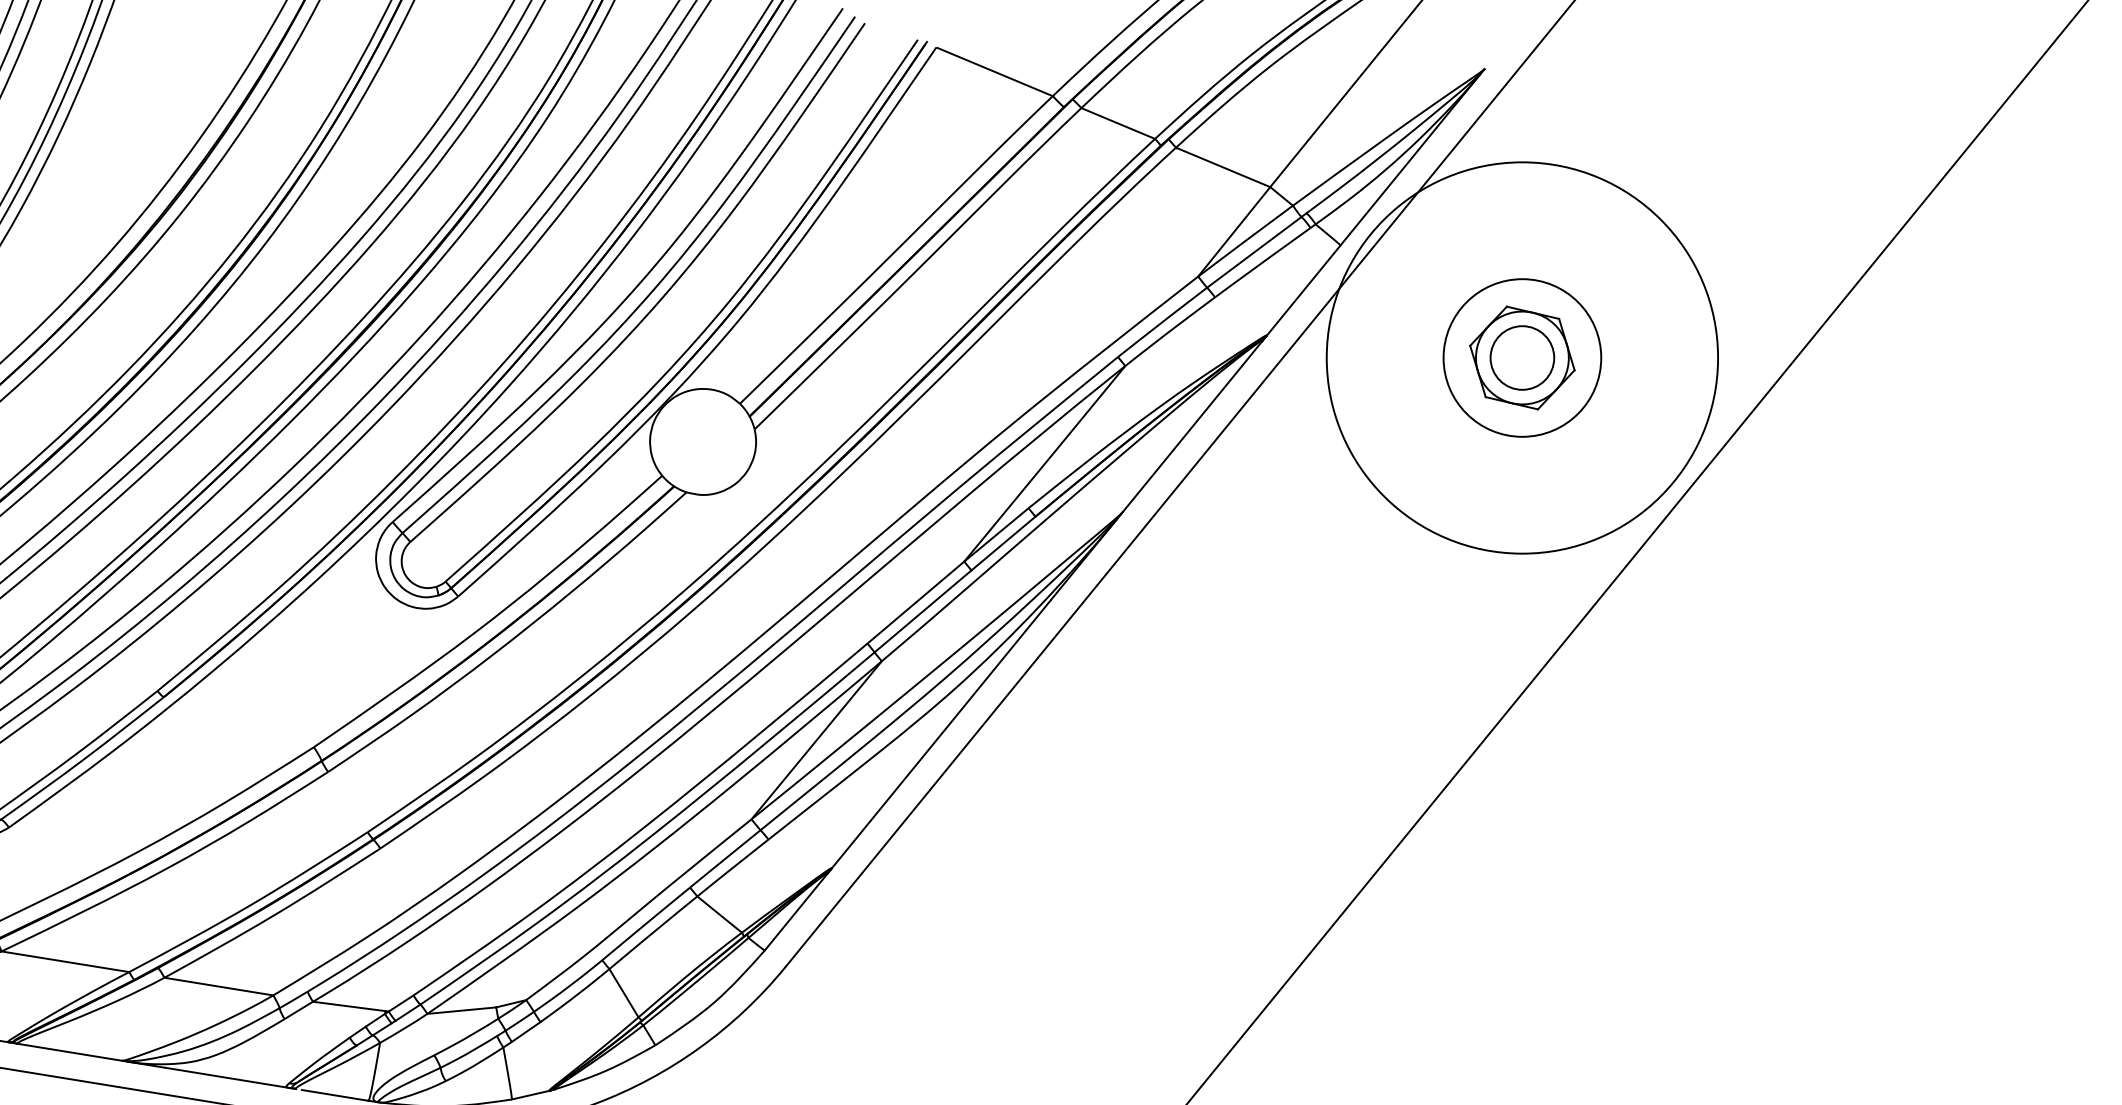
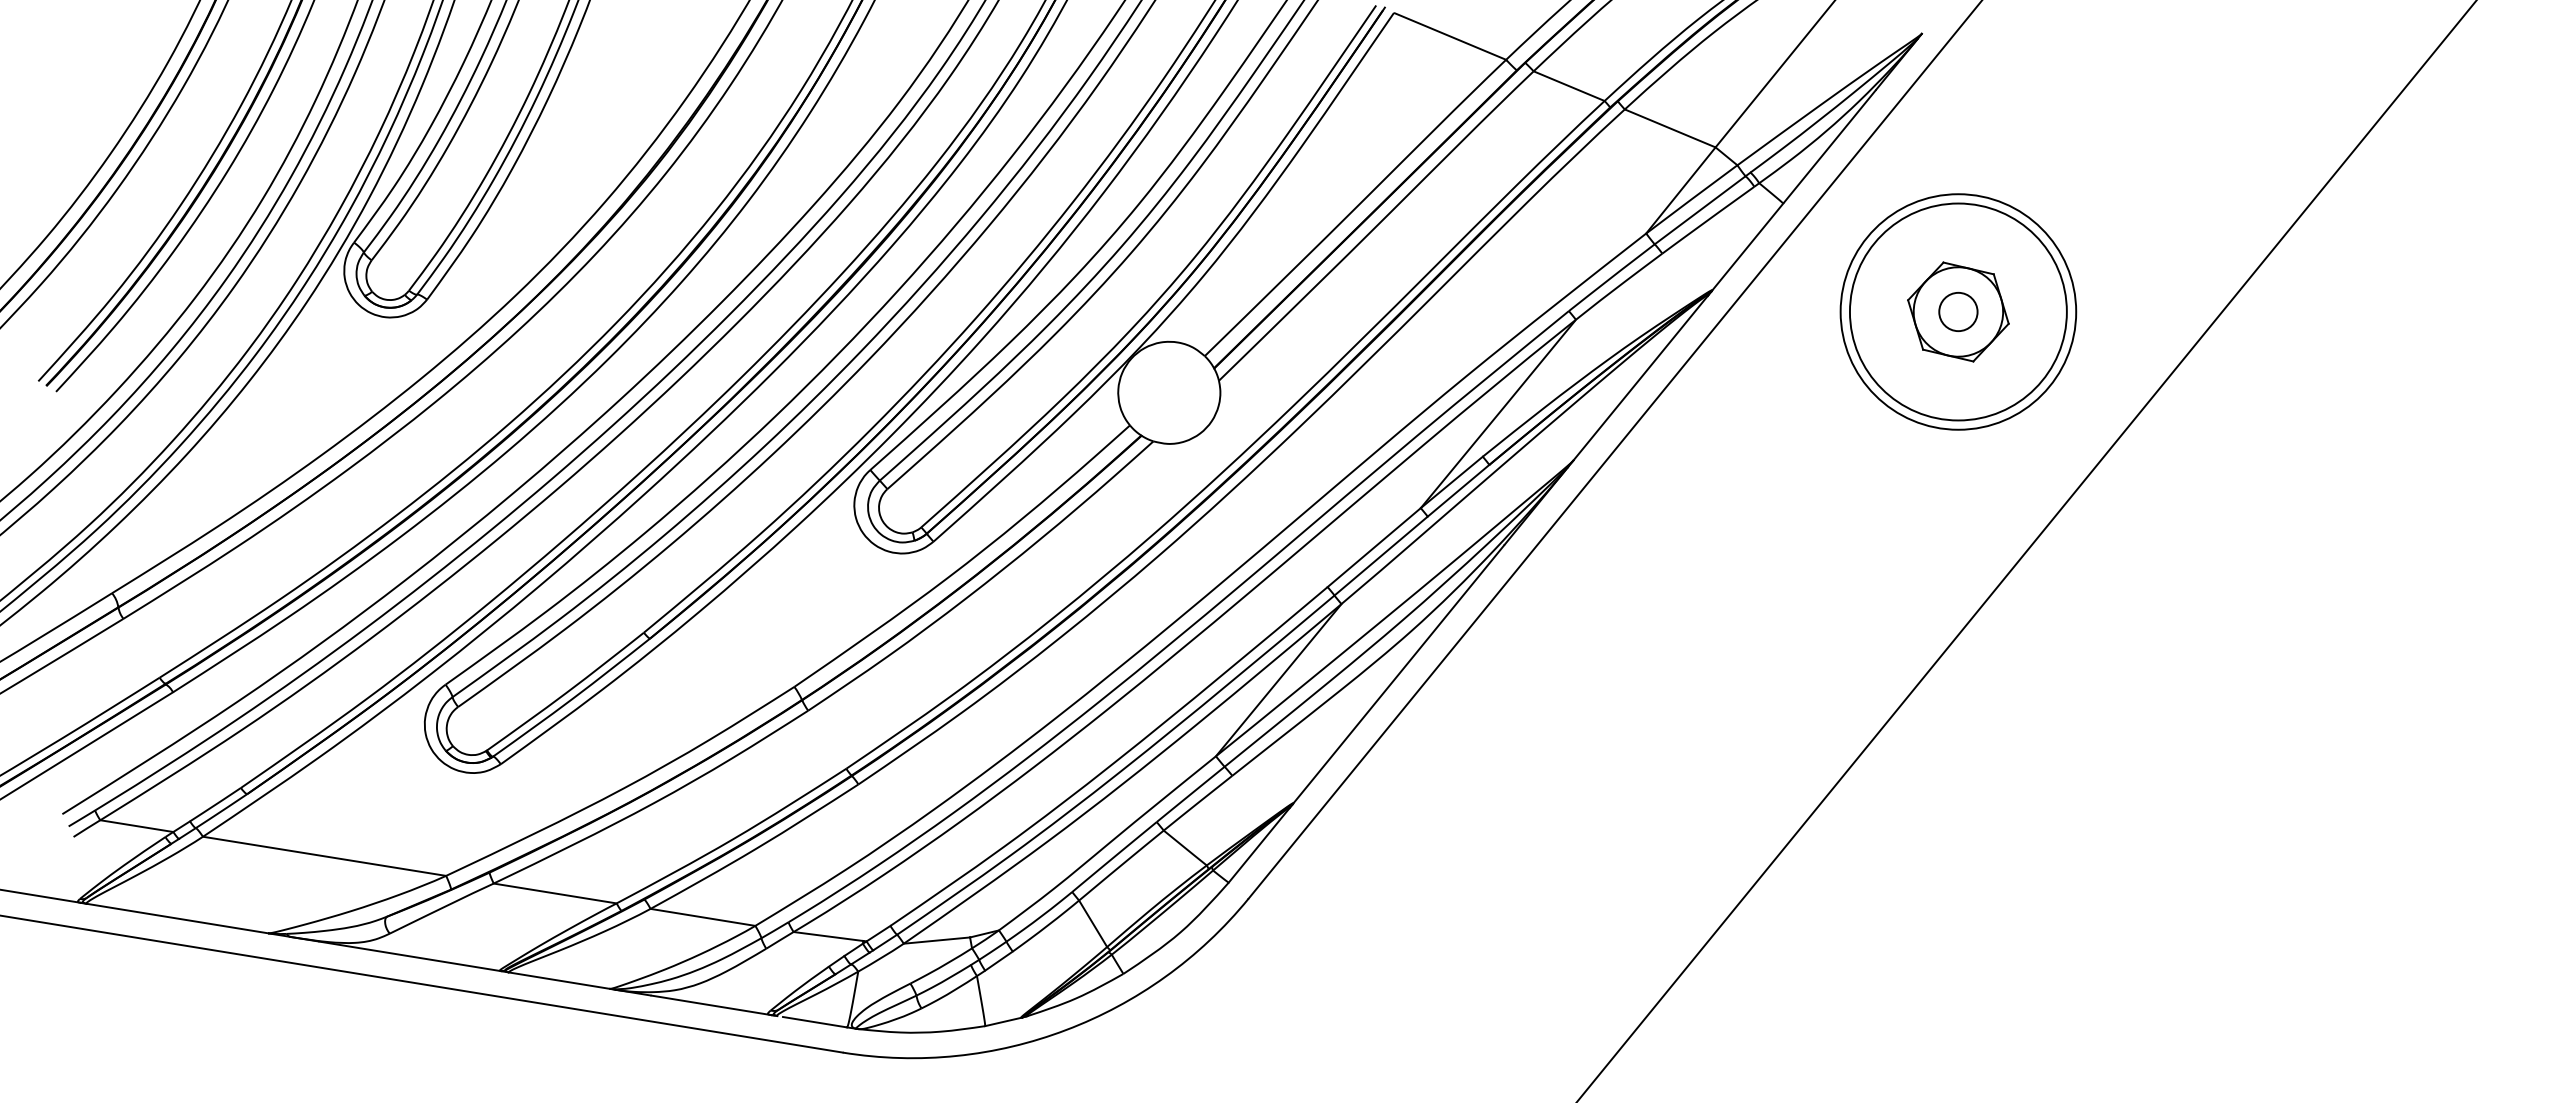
circle: (1521, 357) -> (1957, 311), size x1.43
circle: (1522, 357) -> (1958, 311), size x0.62
circle: (1522, 357) -> (1958, 311), size x0.62

